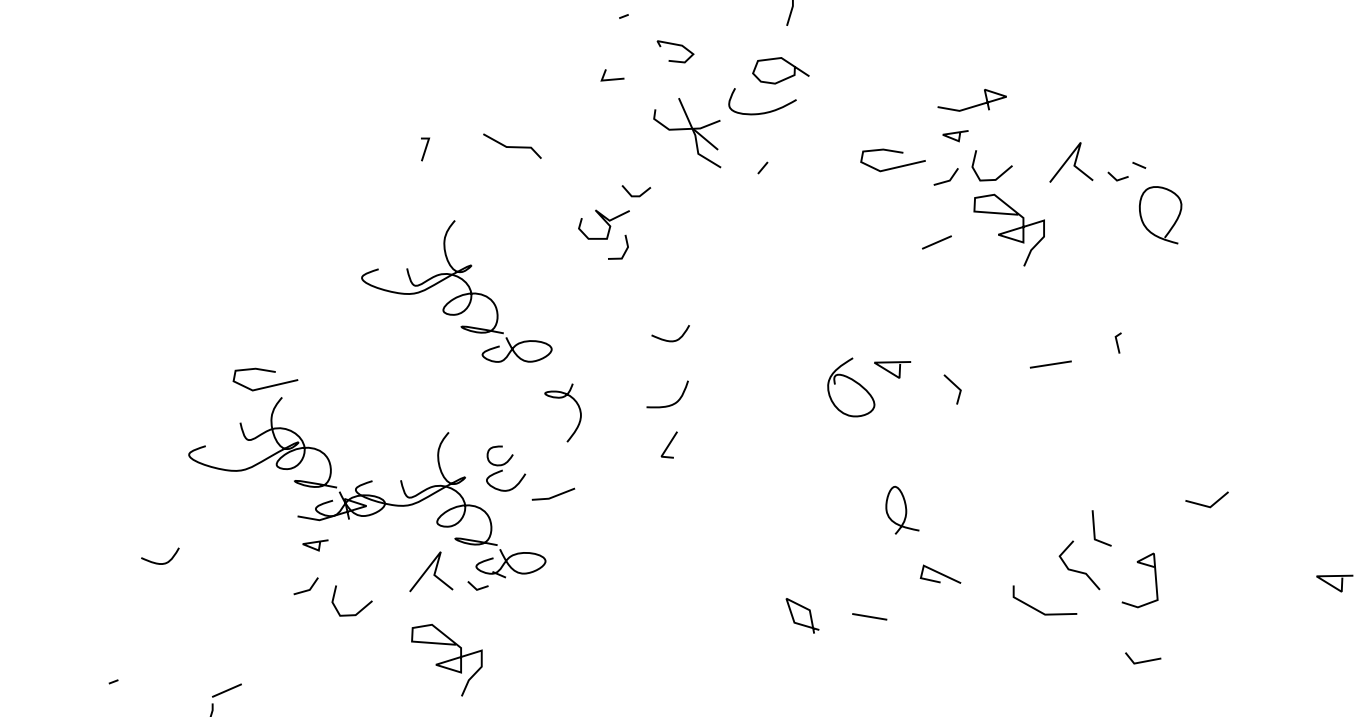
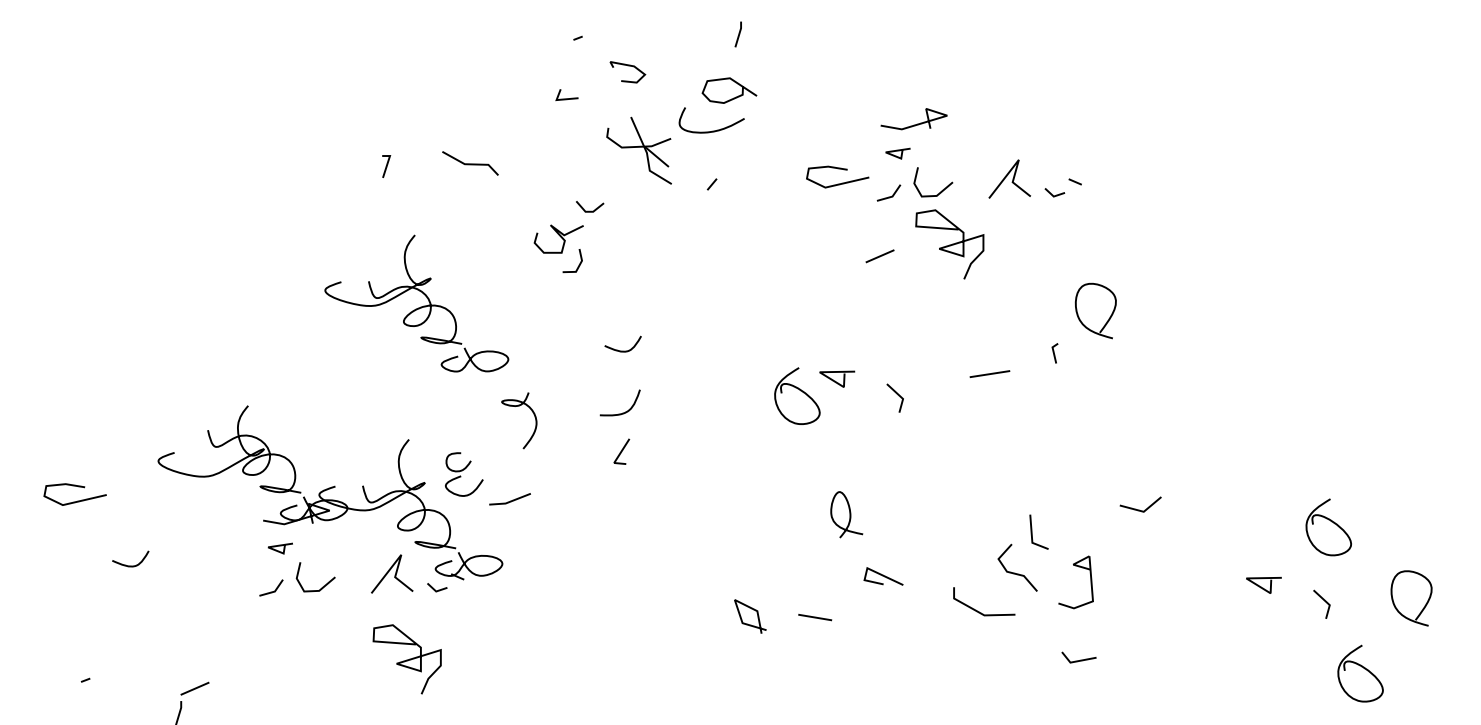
curve: (1173, 222) -> (1108, 318), moved
curve: (267, 385) -> (77, 500), moved
line: (359, 610) -> (322, 586), moved

